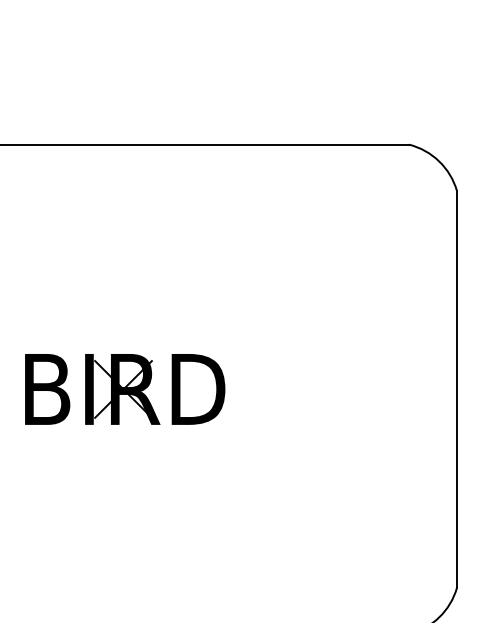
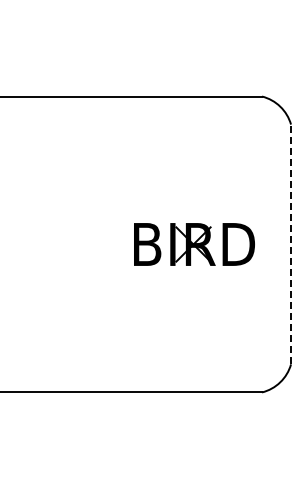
part: (125, 389) -> (194, 244), moved
line: (457, 389) -> (291, 244), solid -> dashed

